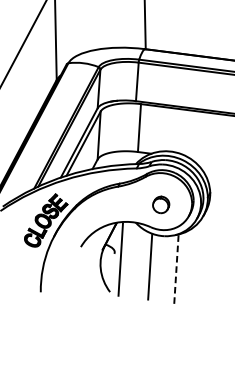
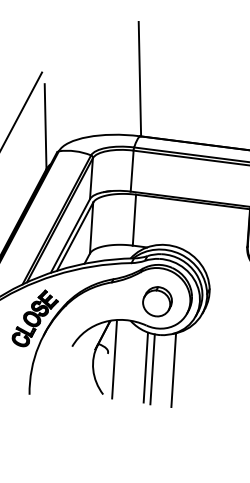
part: (161, 204) -> (157, 301), size x1.67
line: (156, 268) -> (152, 369), added
line: (176, 269) -> (173, 370), dashed -> solid

